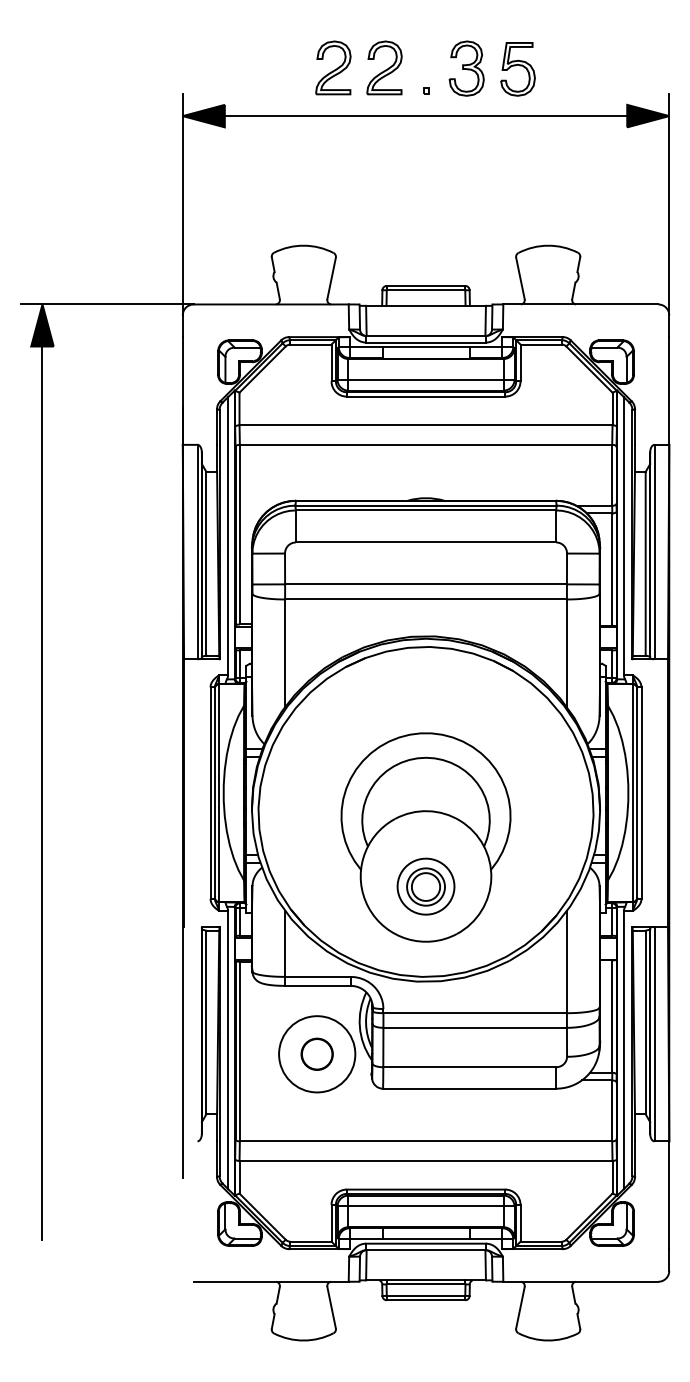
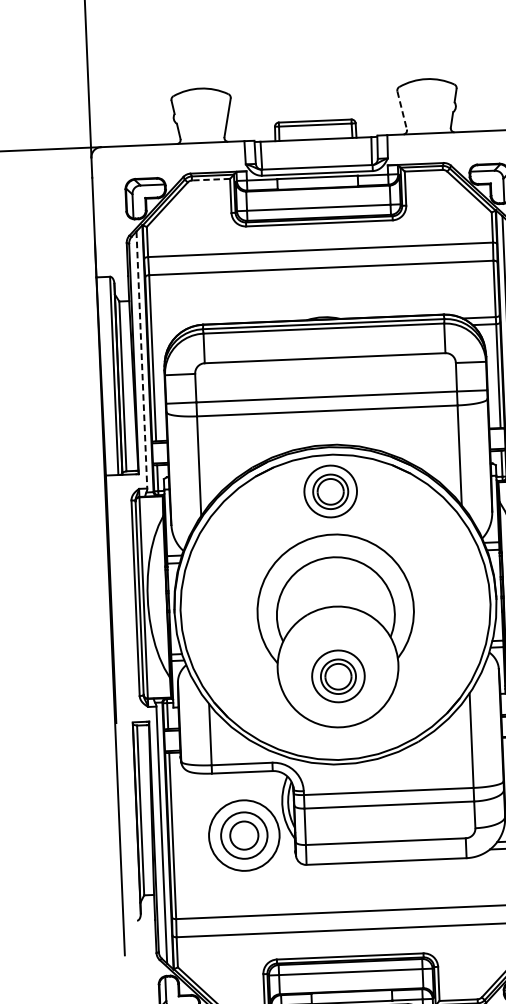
line: (520, 278) -> (402, 110), solid -> dashed
line: (310, 344) -> (210, 179), solid -> dashed
line: (228, 536) -> (142, 360), solid -> dashed
part: (425, 686) -> (330, 491), added
circle: (316, 1053) -> (243, 834), size x1.6

